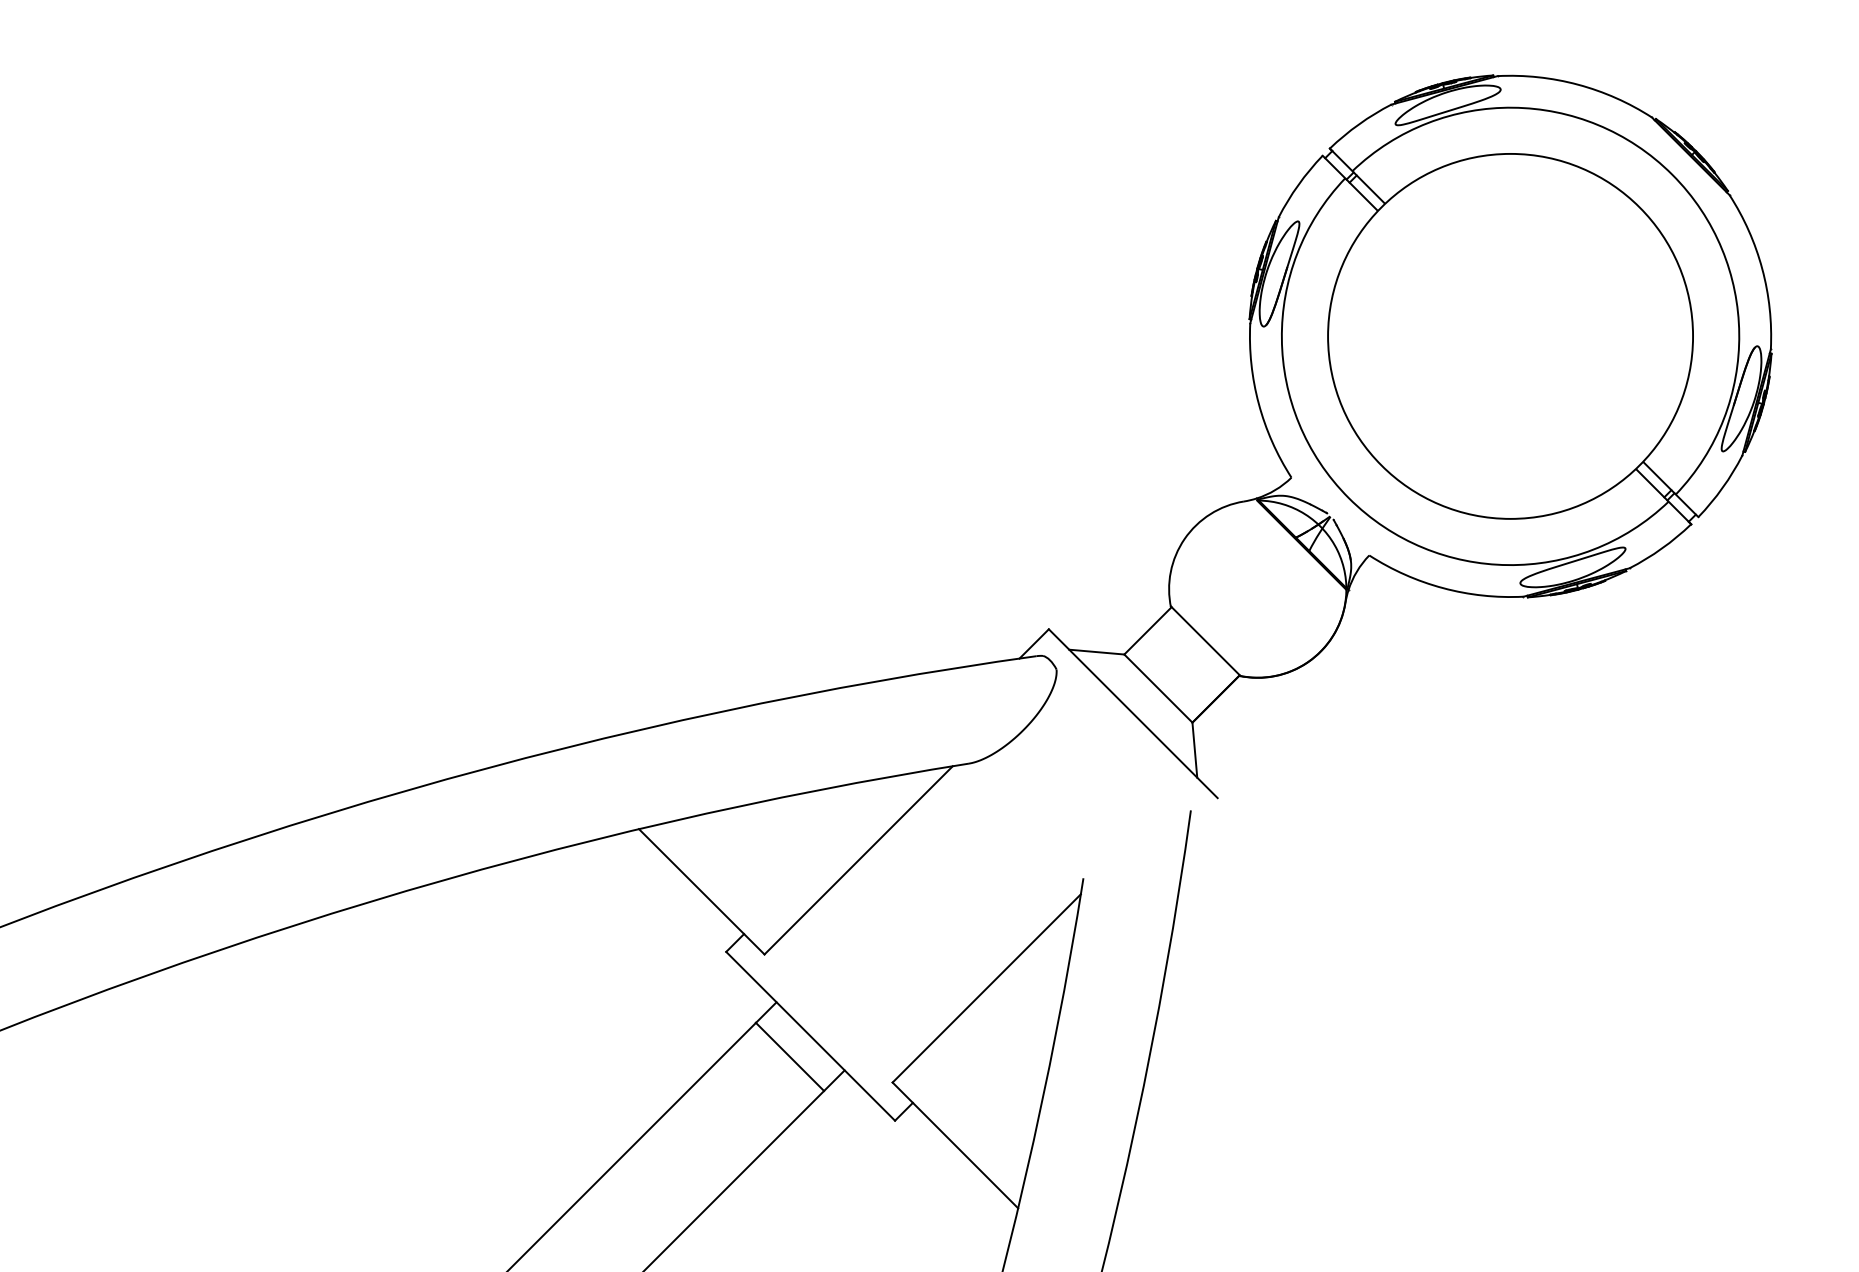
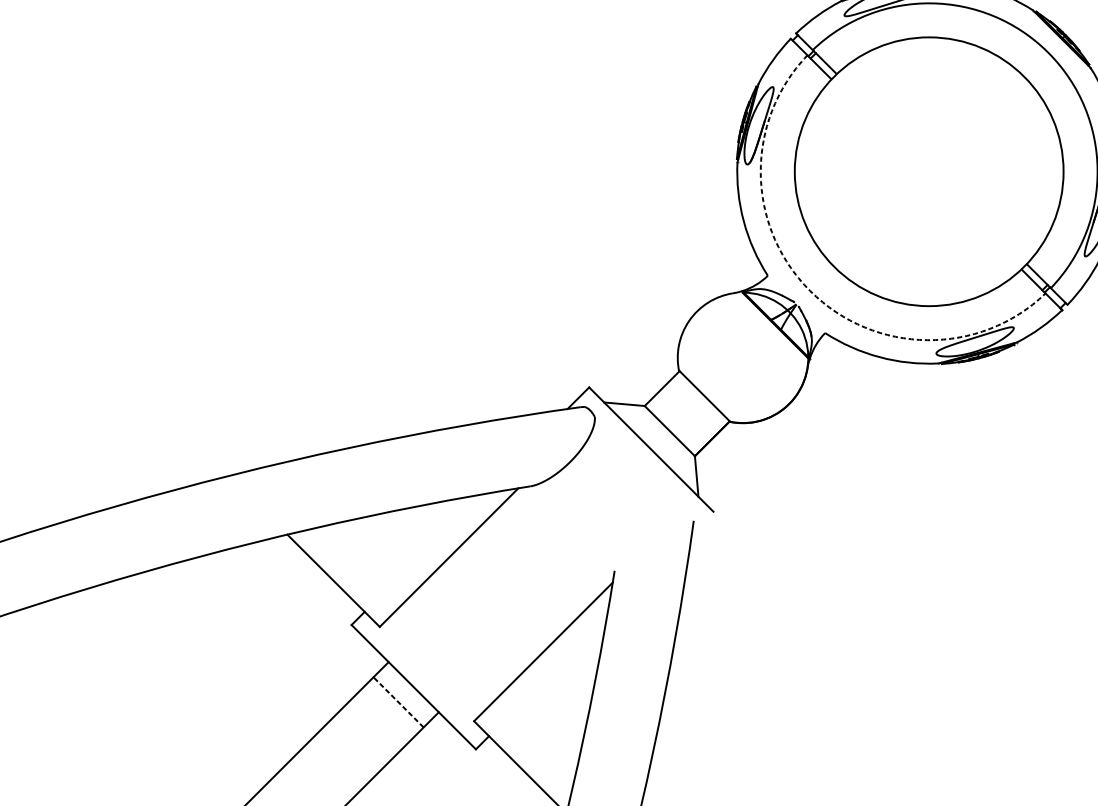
arc: (1348, 498) -> (809, 291), solid -> dashed
line: (789, 1056) -> (398, 702), solid -> dashed

